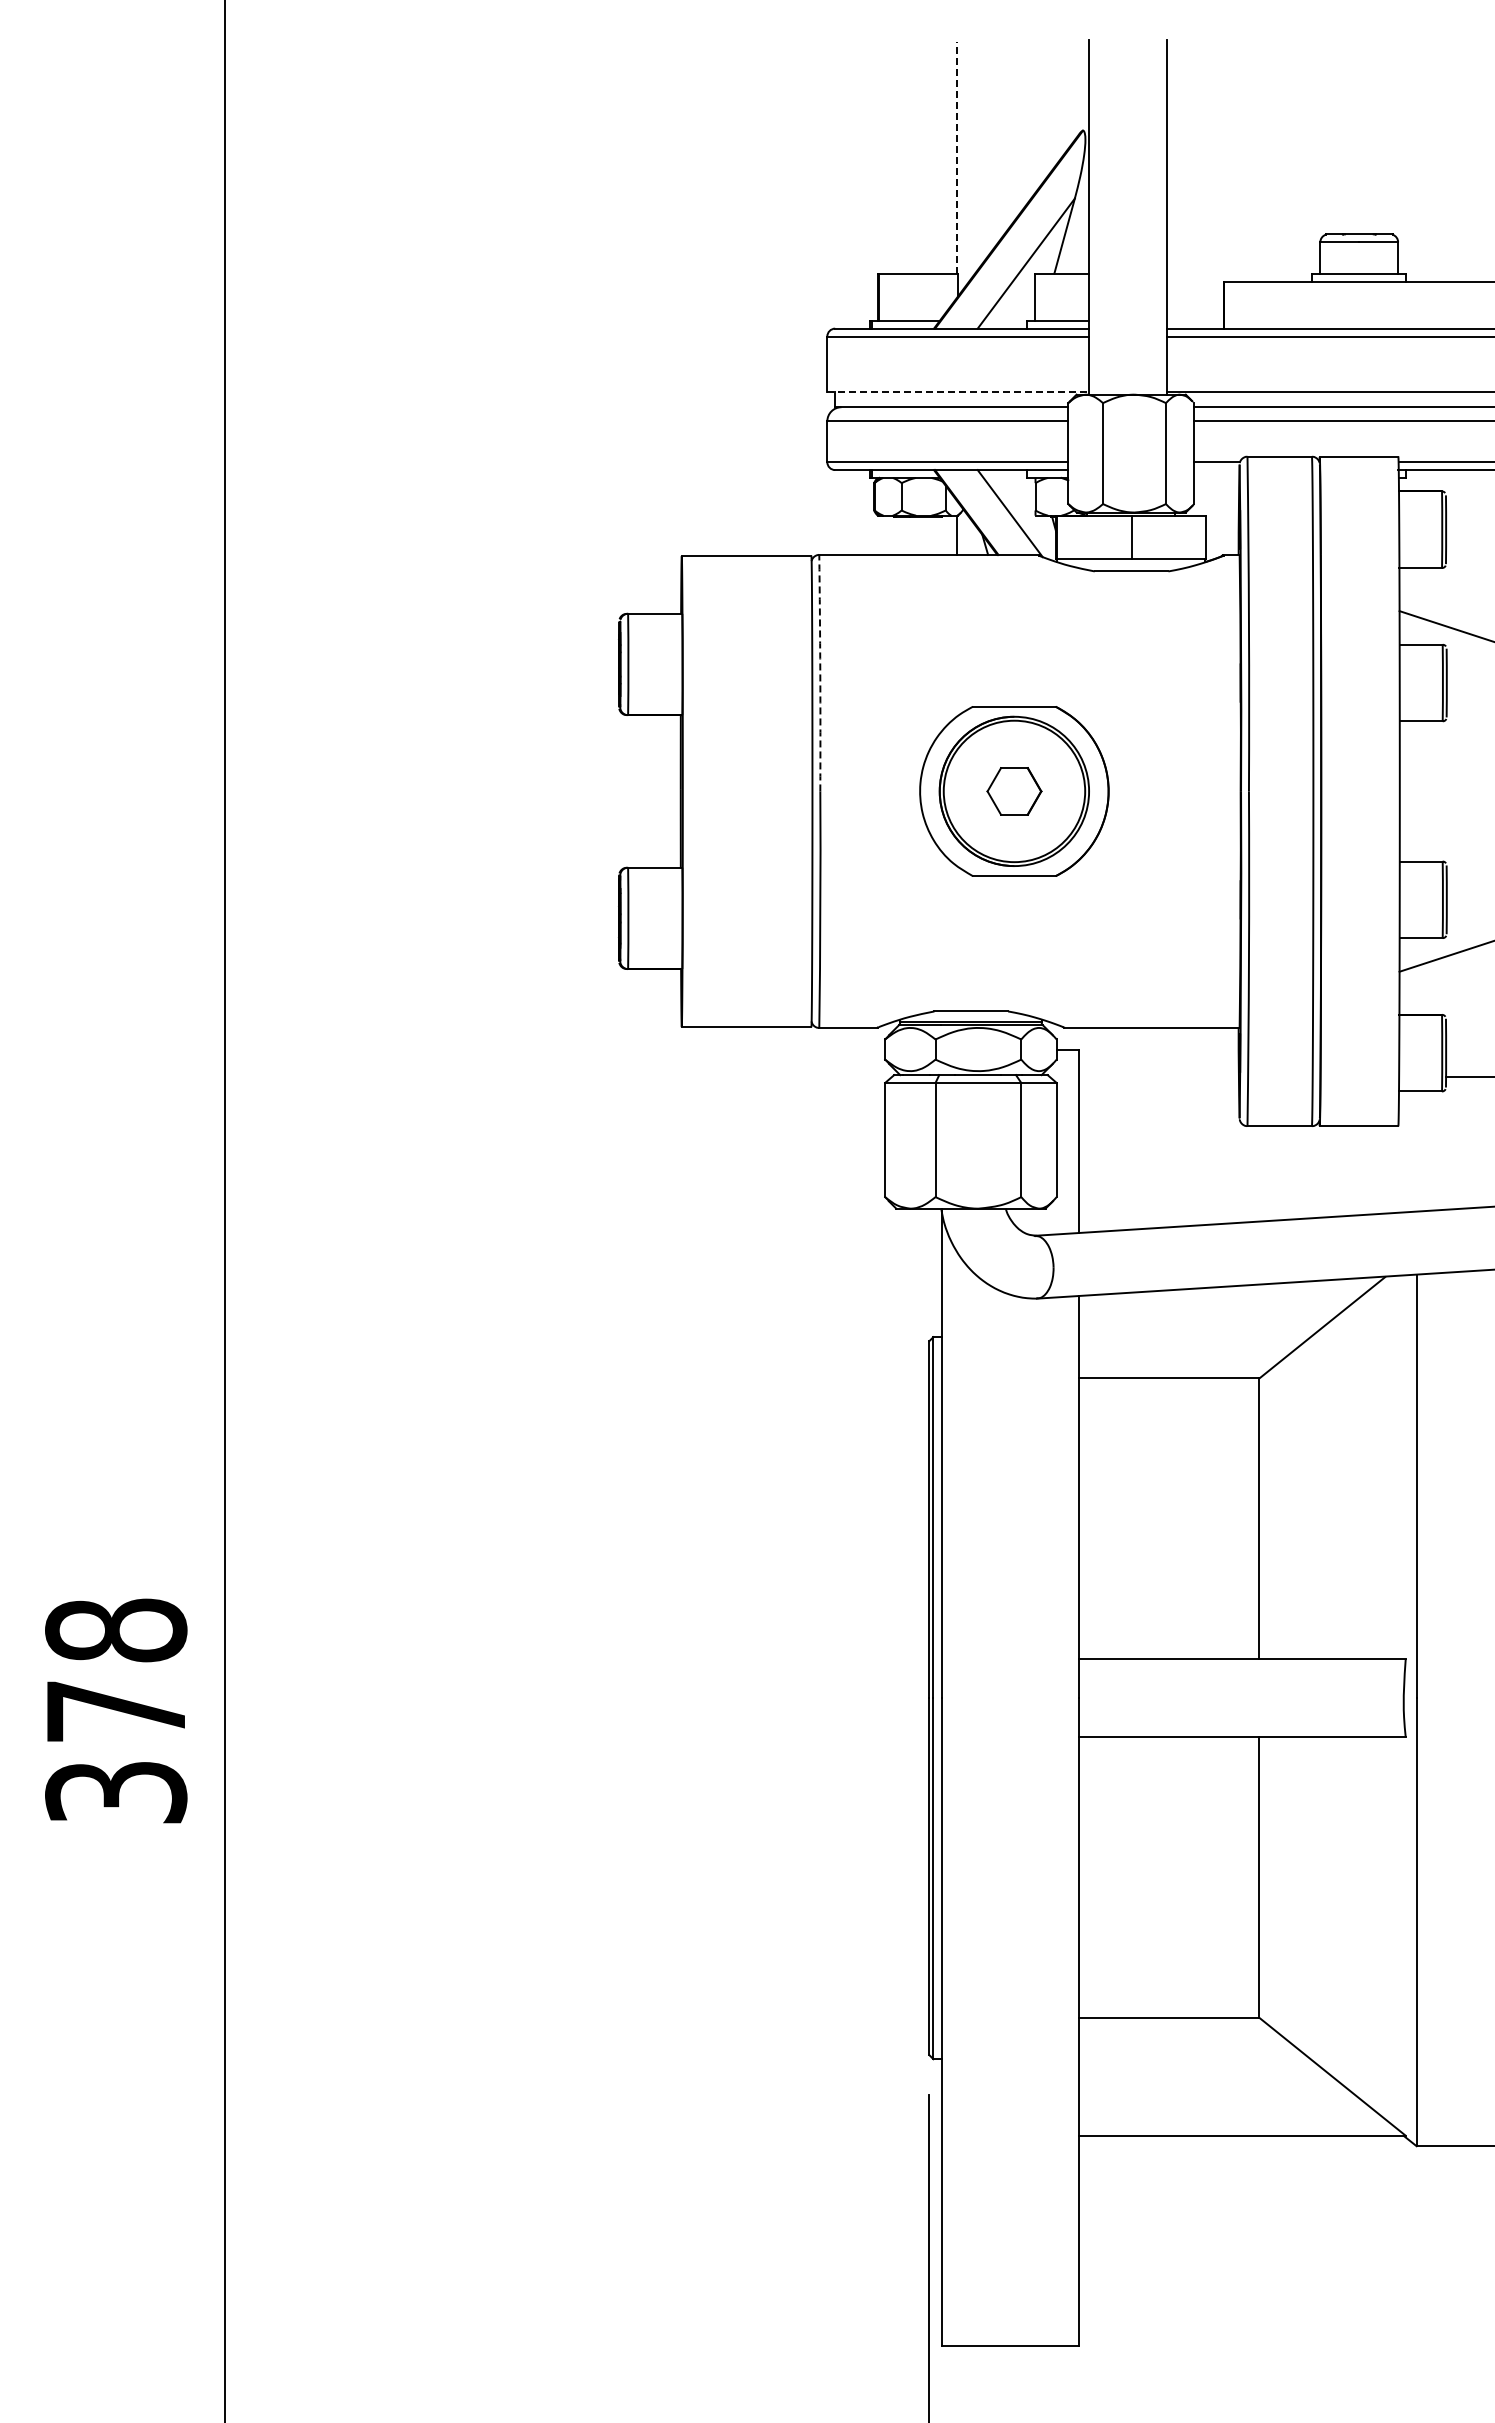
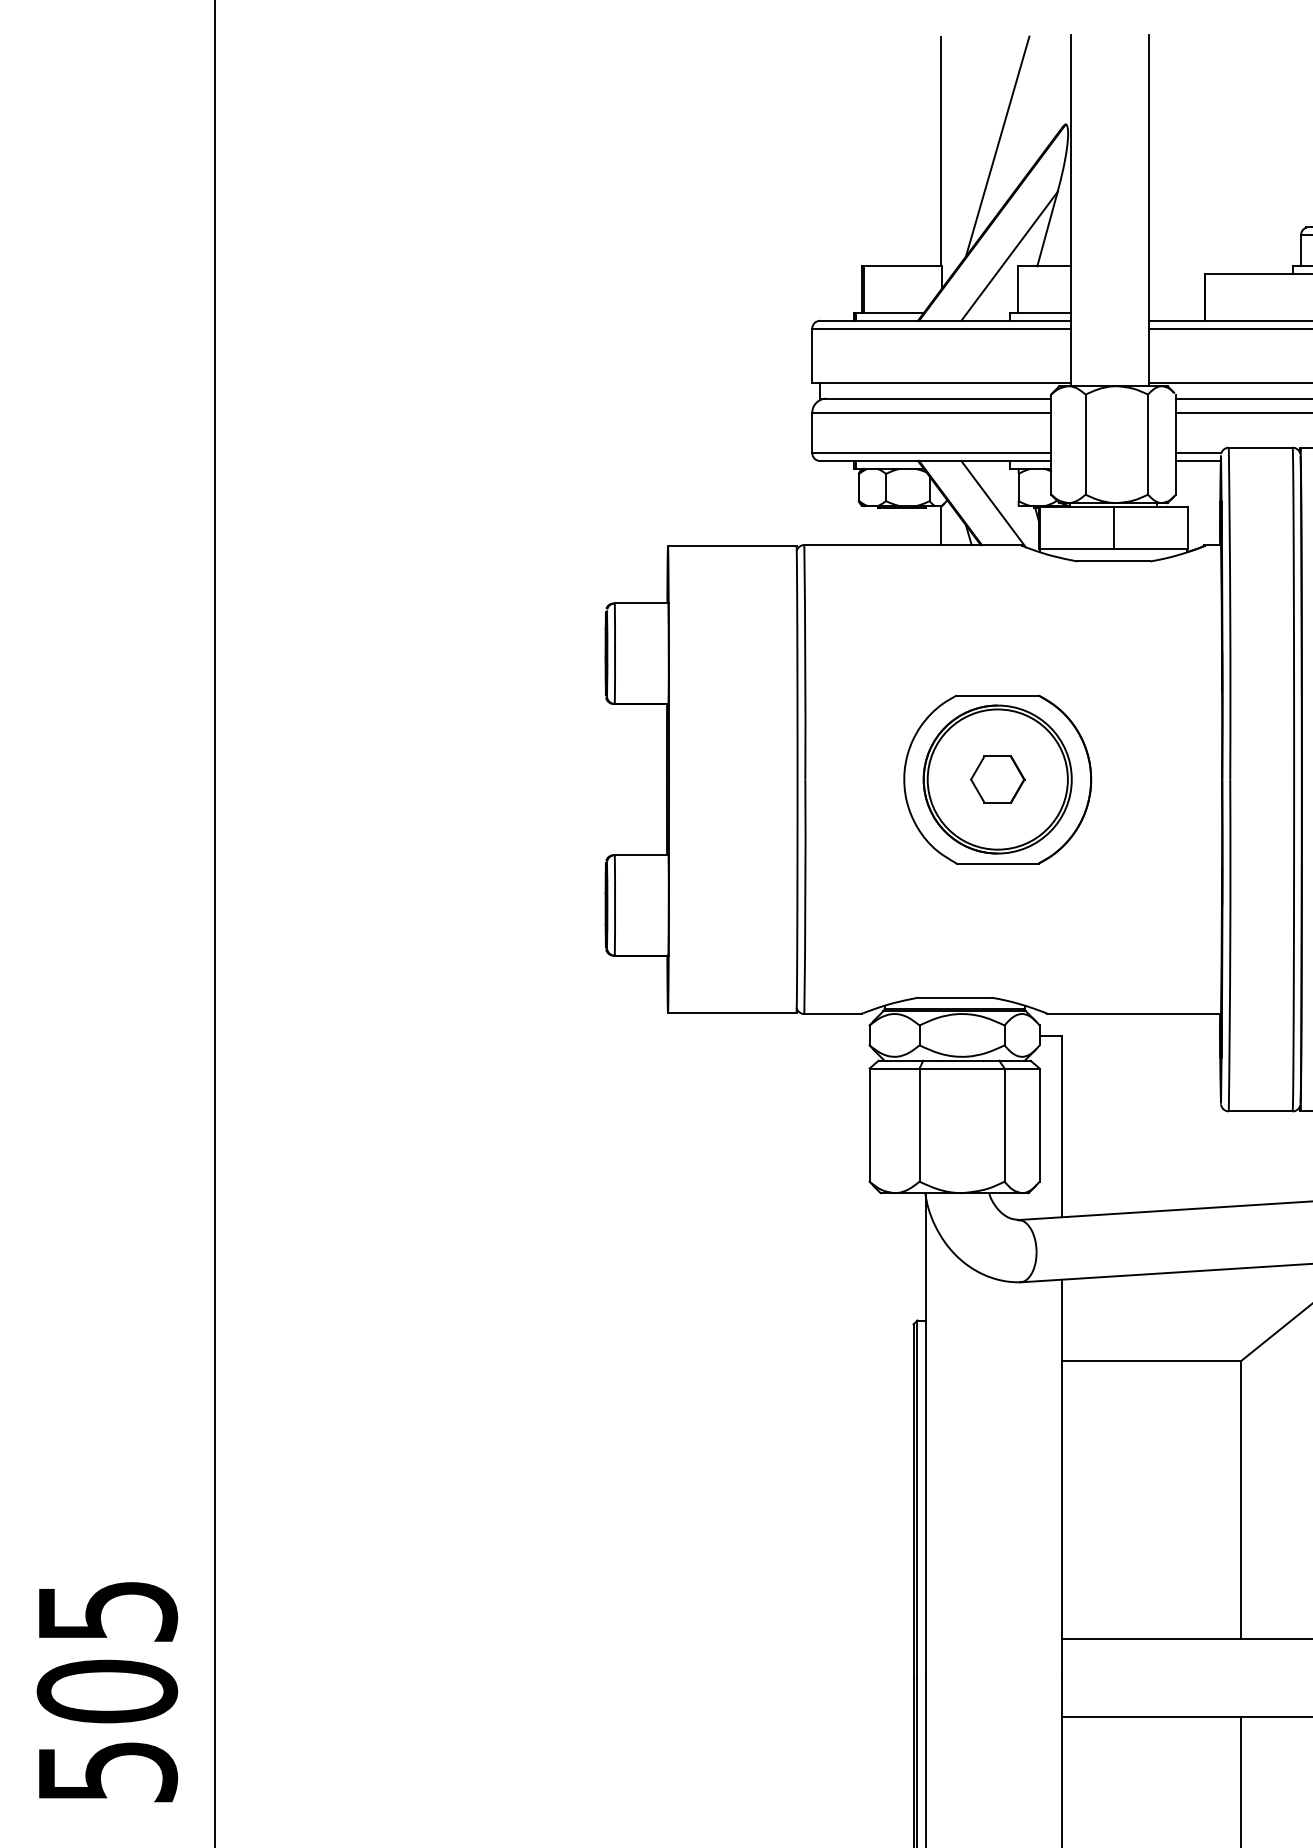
line: (1014, 152) -> (997, 146), added
line: (956, 157) -> (940, 151), dashed -> solid
line: (958, 391) -> (942, 383), dashed -> solid
line: (1216, 470) -> (1198, 461), added
arc: (820, 673) -> (805, 662), dashed -> solid
text: (116, 1710) -> (107, 1690), 378 -> 505

